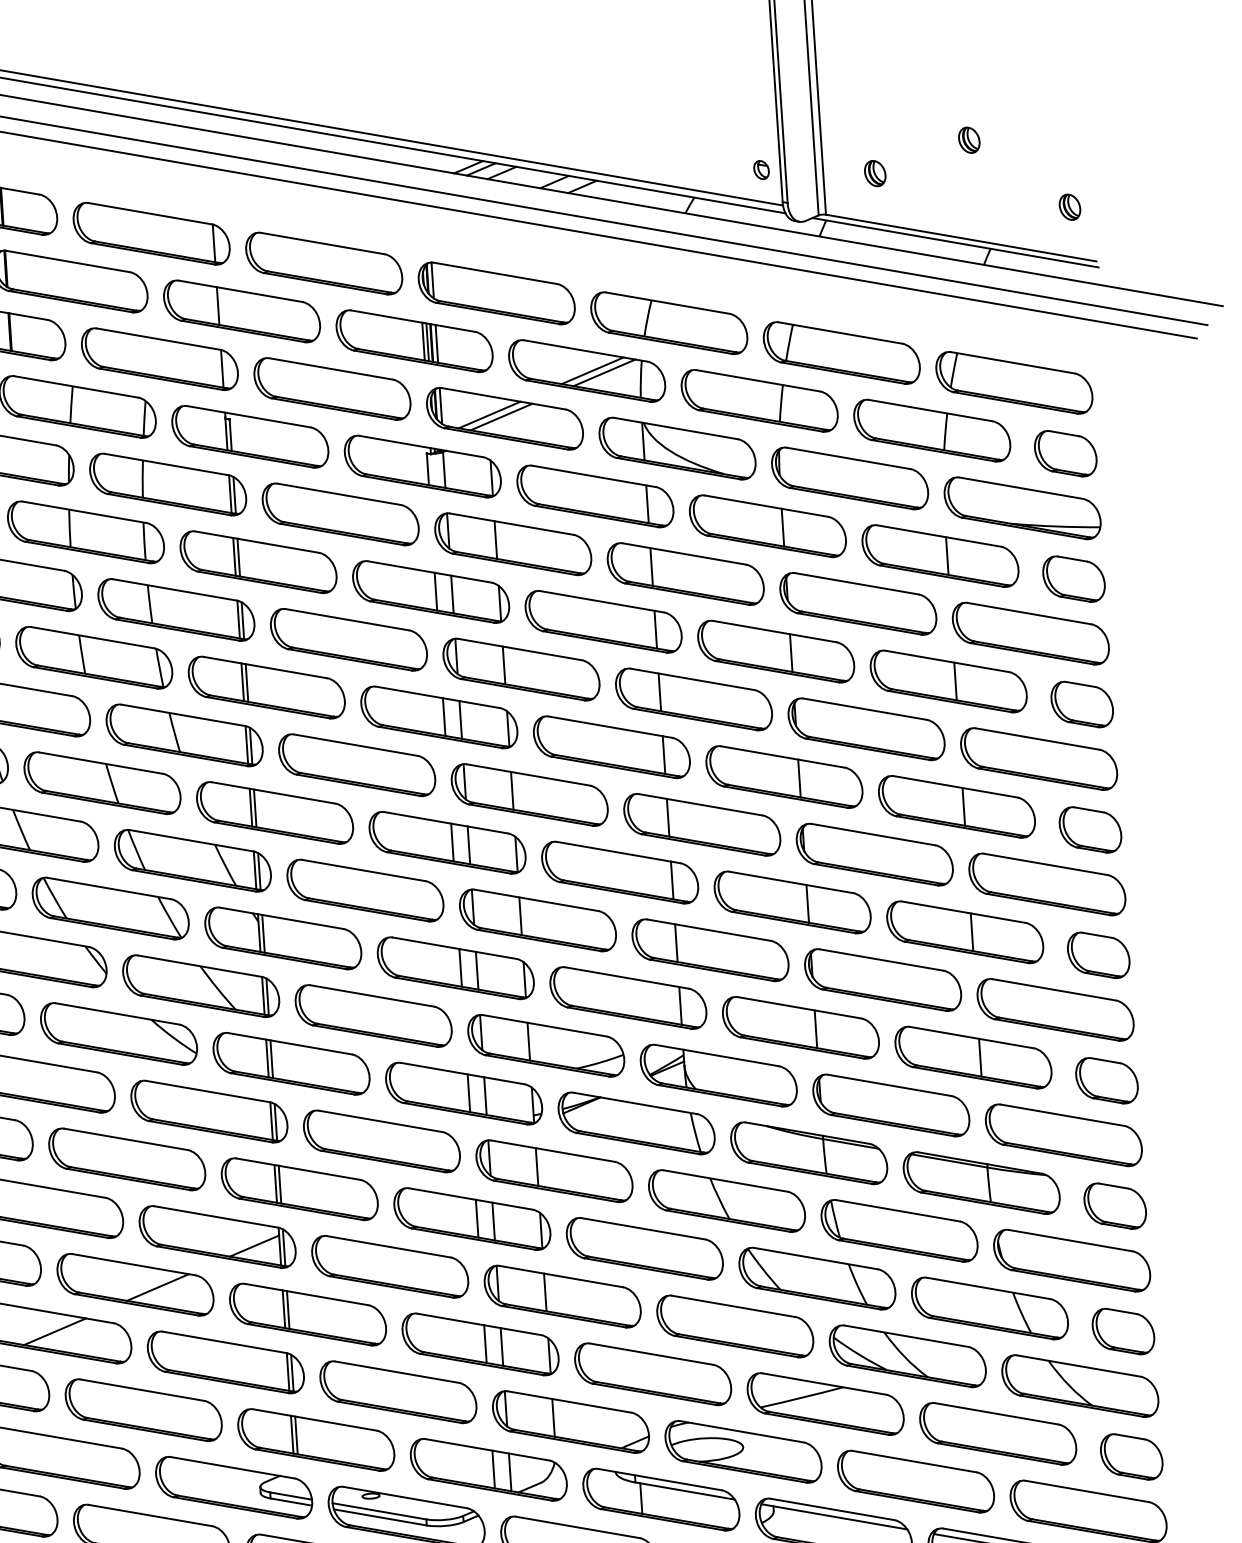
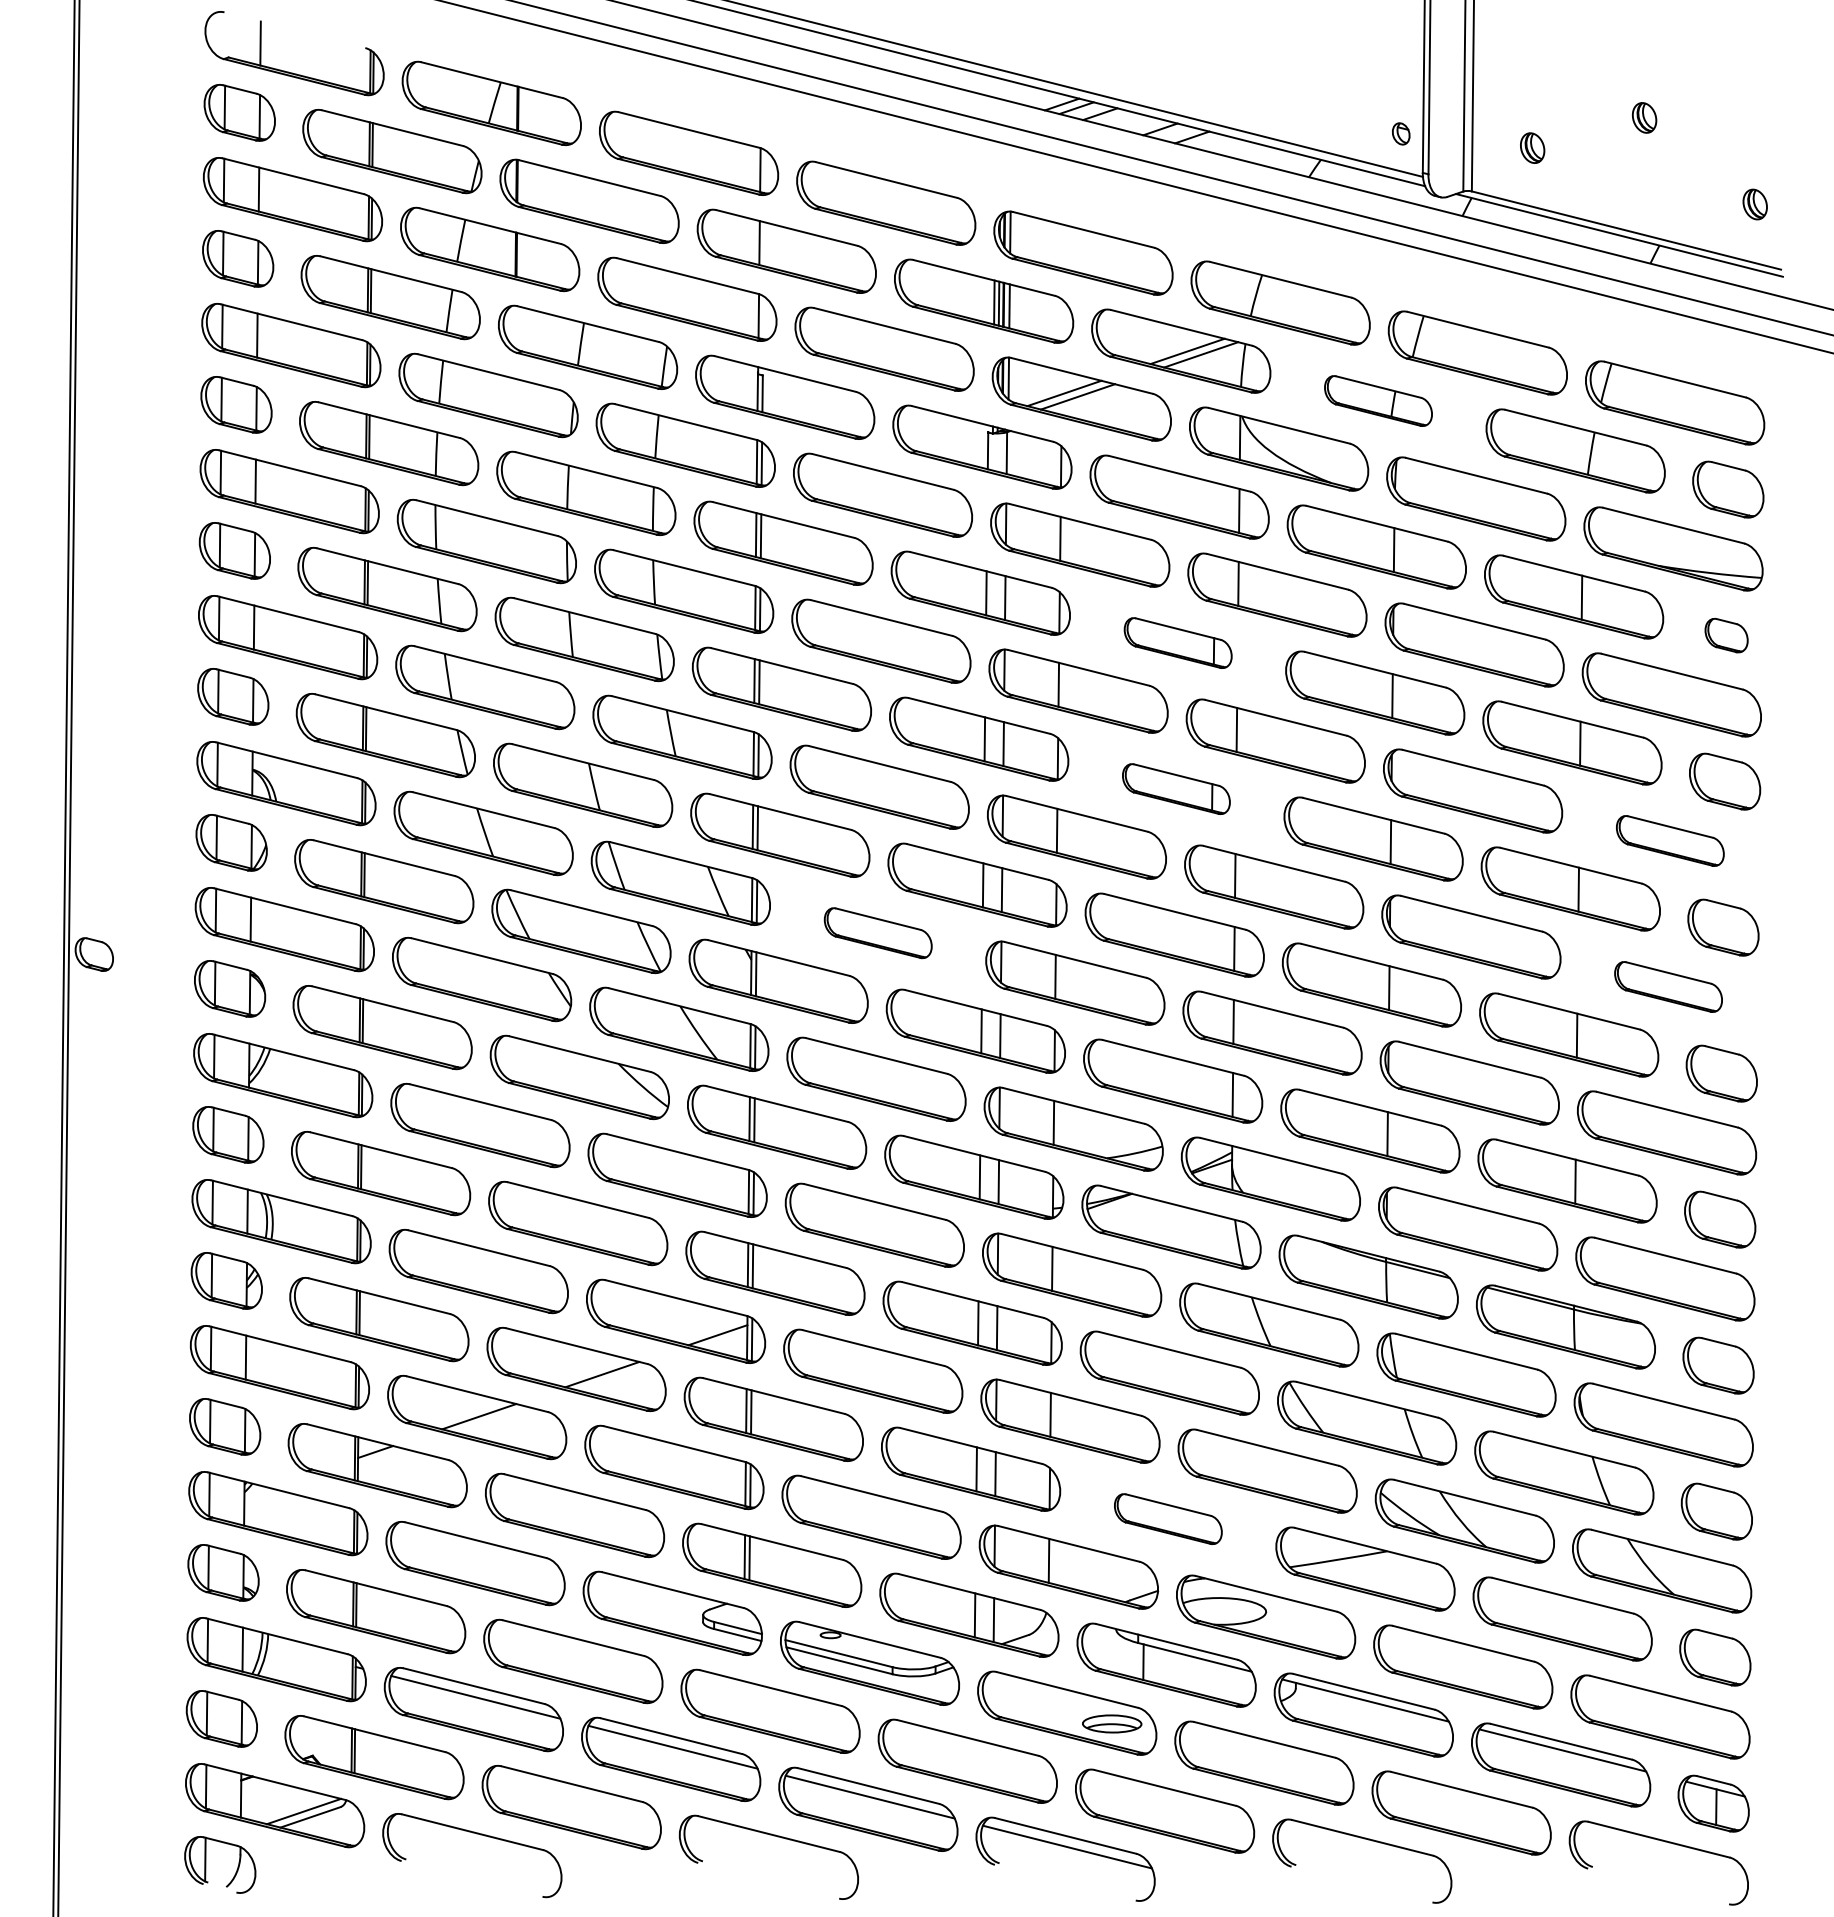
part: (759, 400) -> (1378, 400), size x0.6
part: (1073, 579) -> (1726, 635), size x0.6
part: (604, 621) -> (1178, 642), size x0.6
part: (611, 746) -> (1176, 788), size x0.6
part: (1039, 758) -> (1670, 840), size x0.6
part: (1047, 884) -> (1668, 986), size x0.6
part: (365, 889) -> (878, 932), size x0.6
part: (653, 1373) -> (1168, 1518), size x0.6

